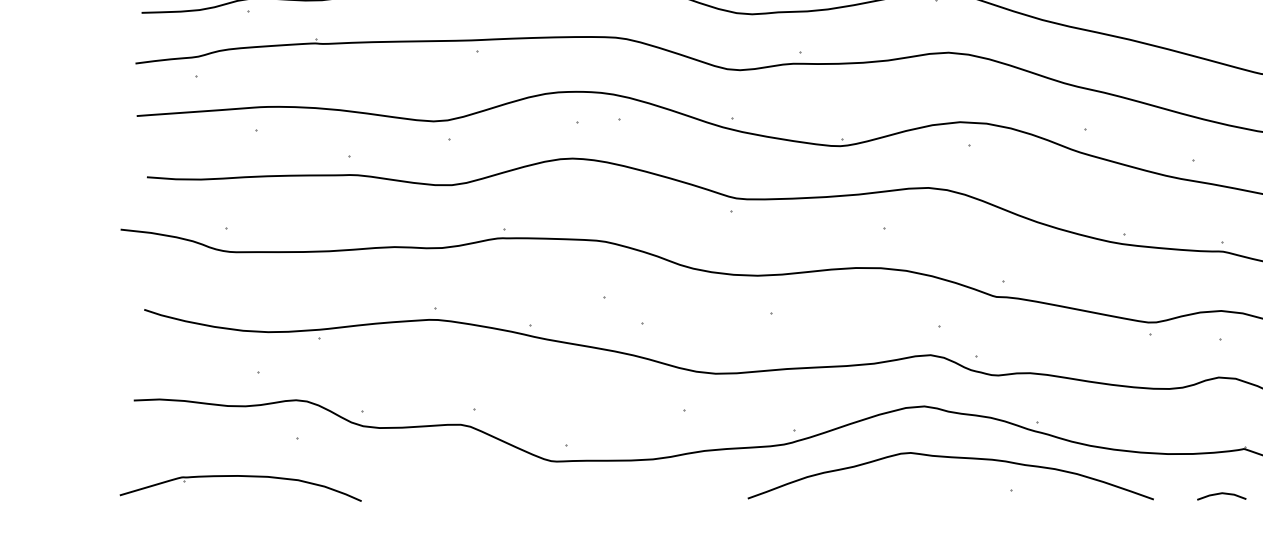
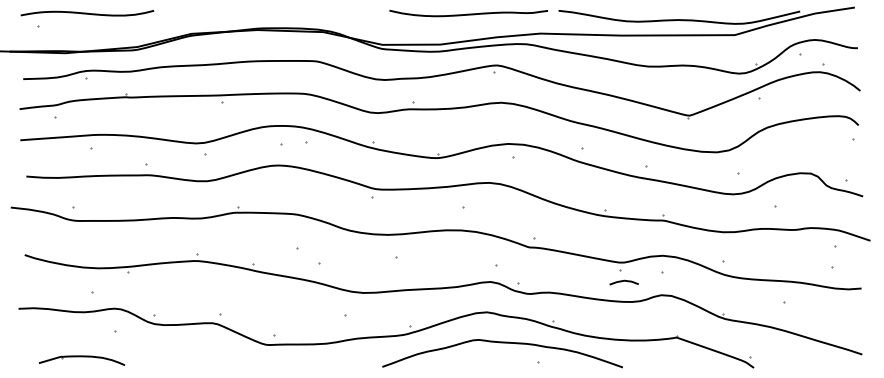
part: (239, 487) -> (81, 360), size x0.6
line: (1220, 494) -> (623, 281), moved

